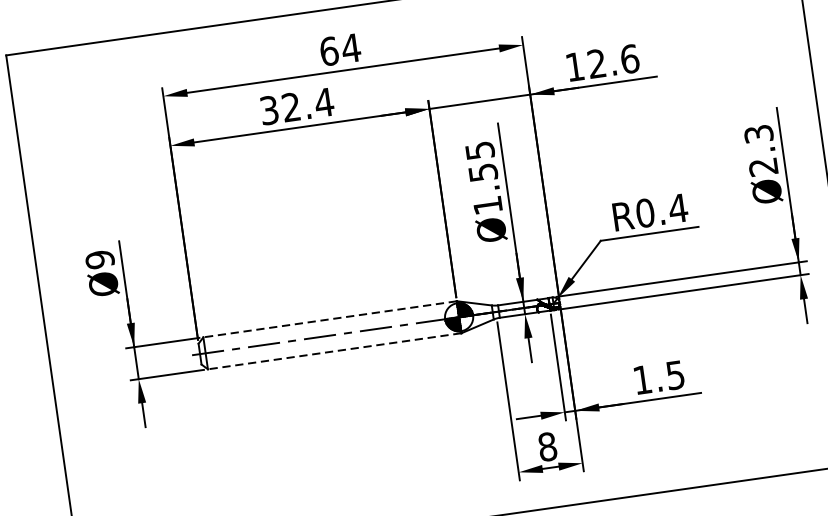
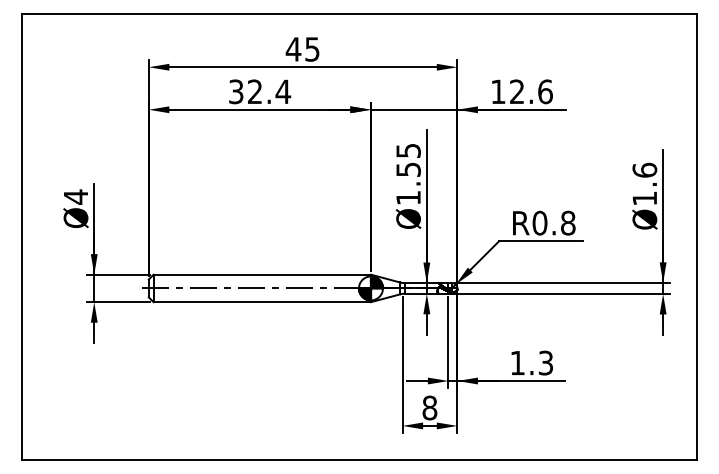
text: (339, 50) -> (302, 49), 64 -> 45
text: (760, 149) -> (644, 183), Ø2.3 -> Ø1.6
text: (677, 207) -> (567, 222), R0.4 -> R0.8
text: (99, 259) -> (75, 196), Ø9 -> Ø4
line: (330, 319) -> (262, 274), dashed -> solid
line: (334, 351) -> (262, 302), dashed -> solid
text: (674, 374) -> (545, 362), 1.5 -> 1.3

